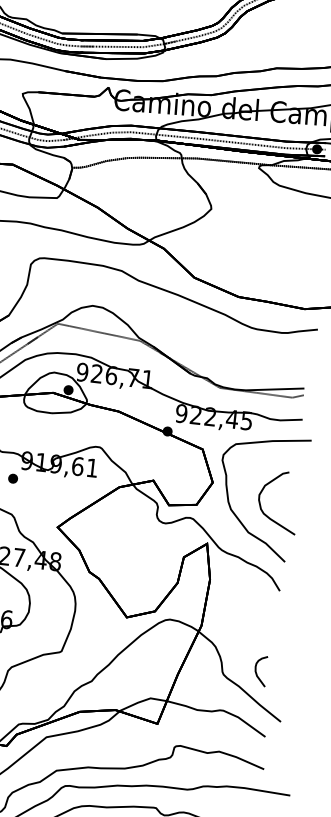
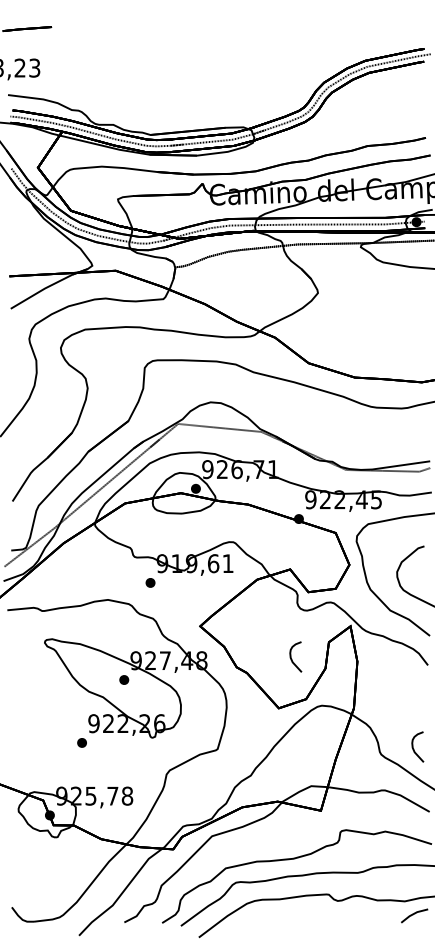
curve: (145, 567) -> (291, 656), added

